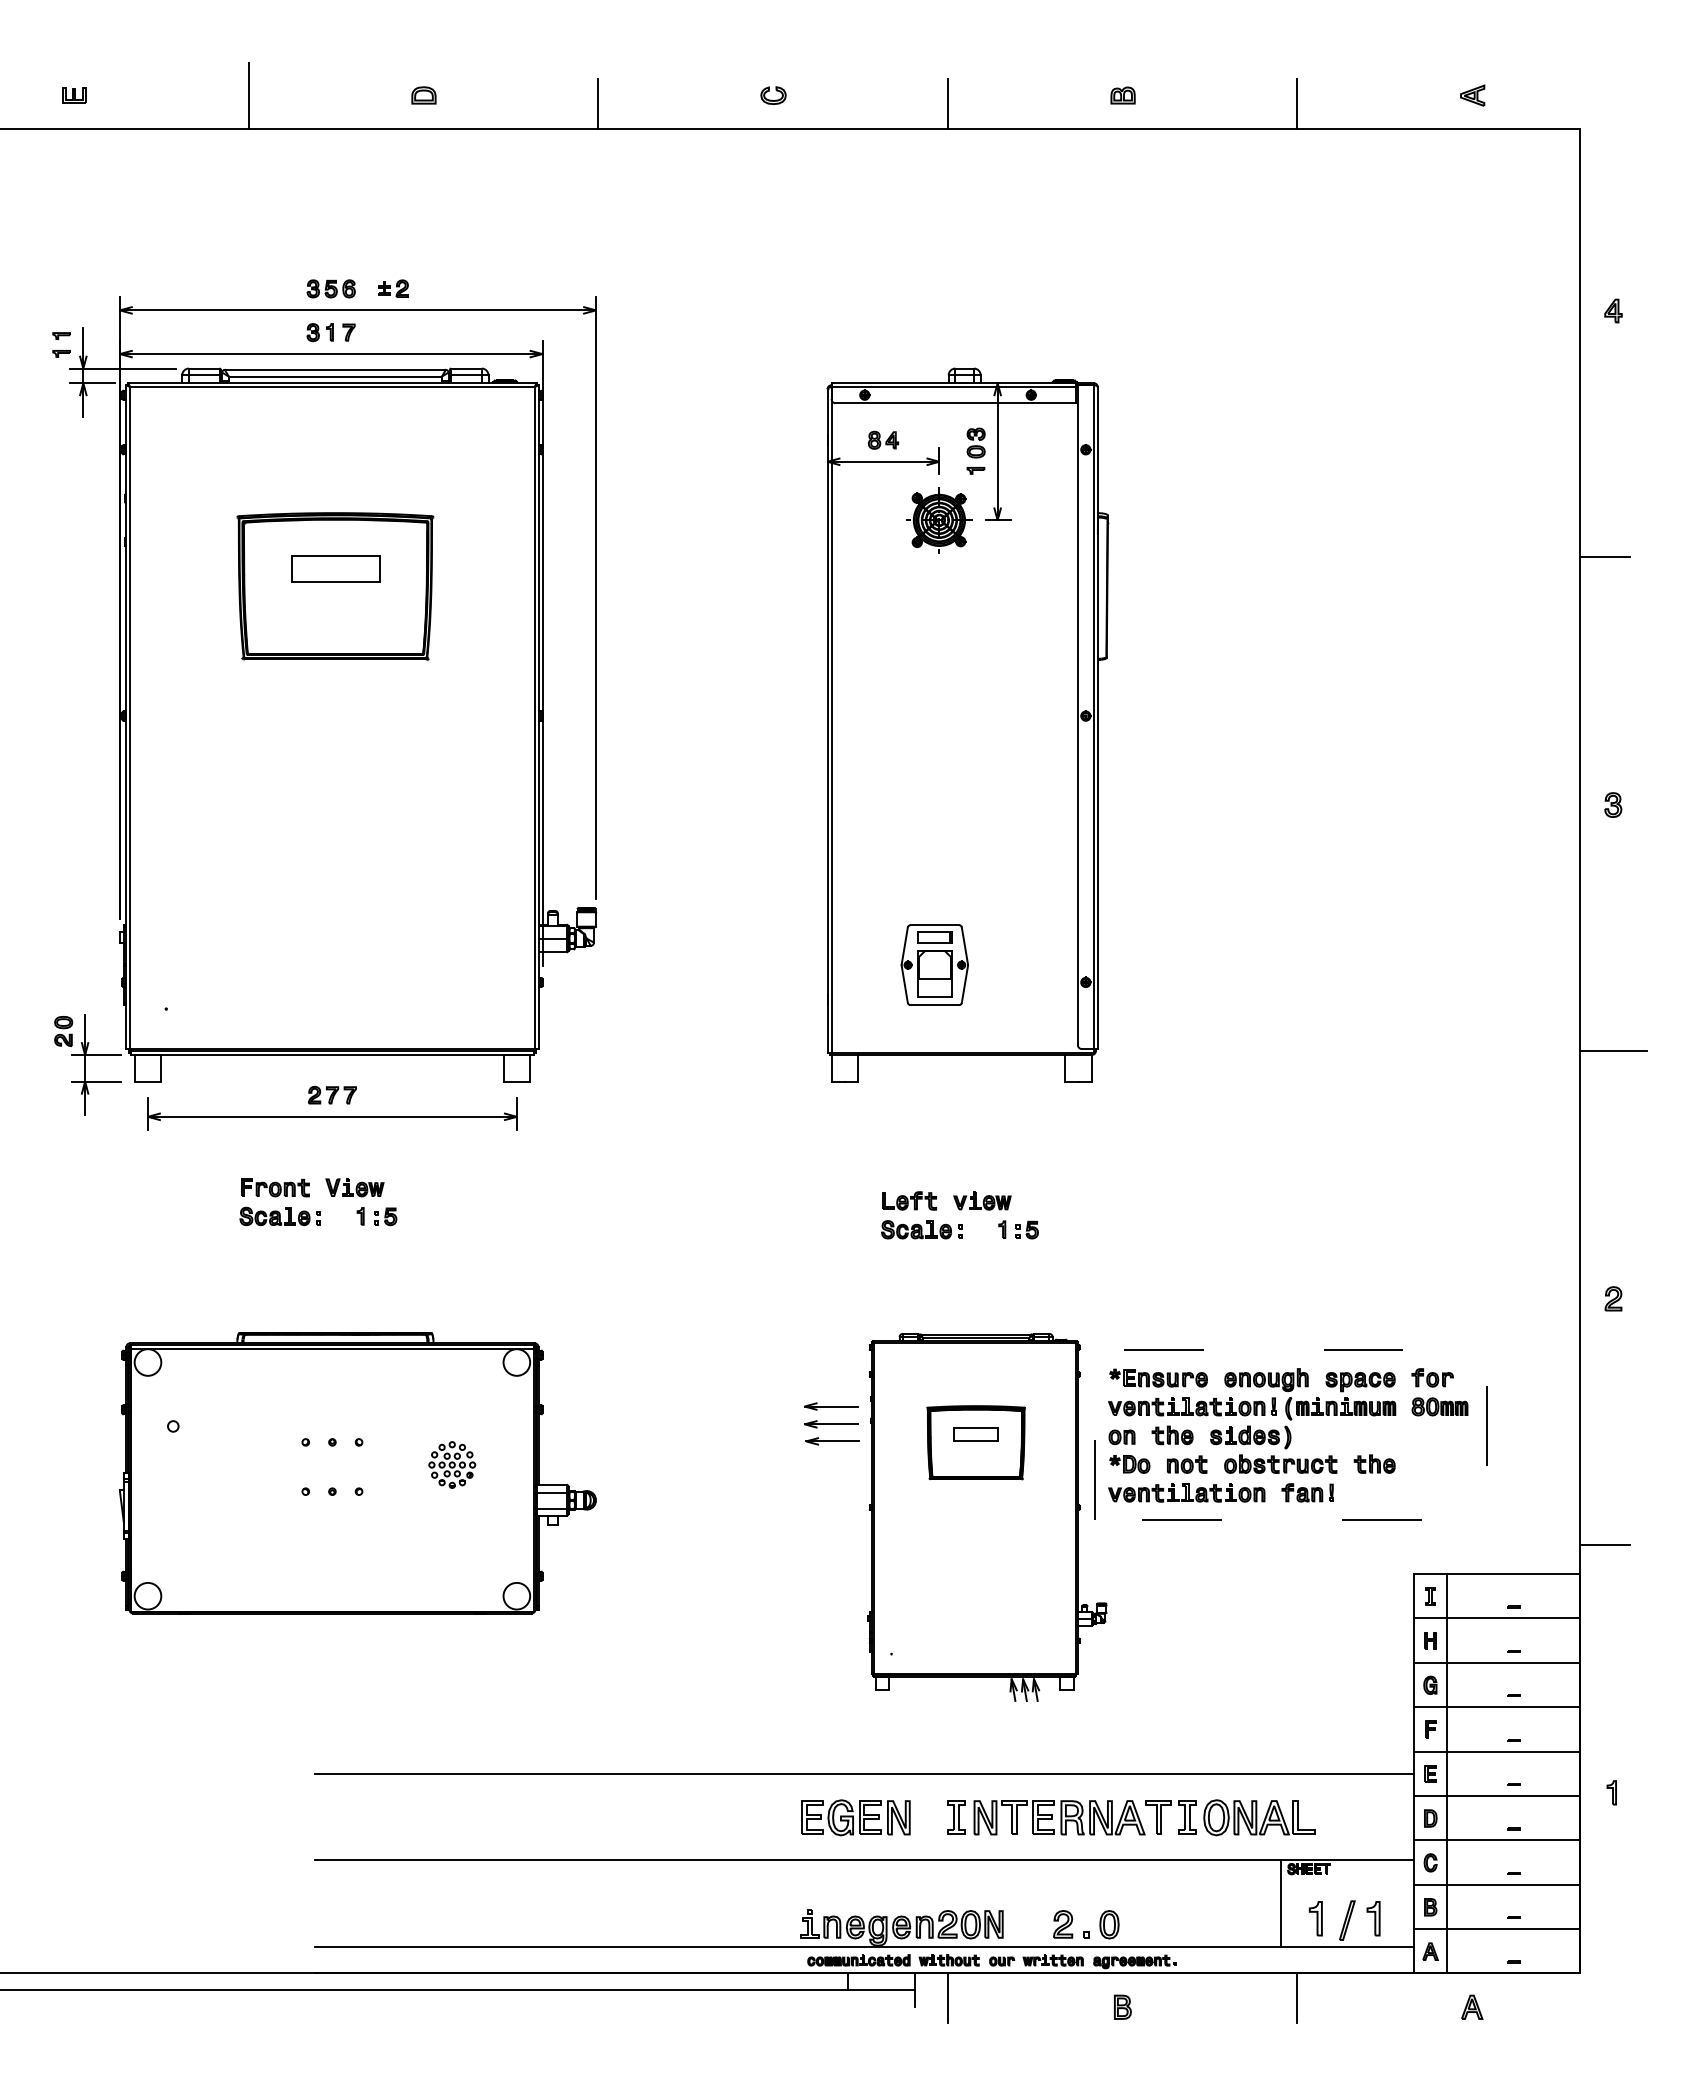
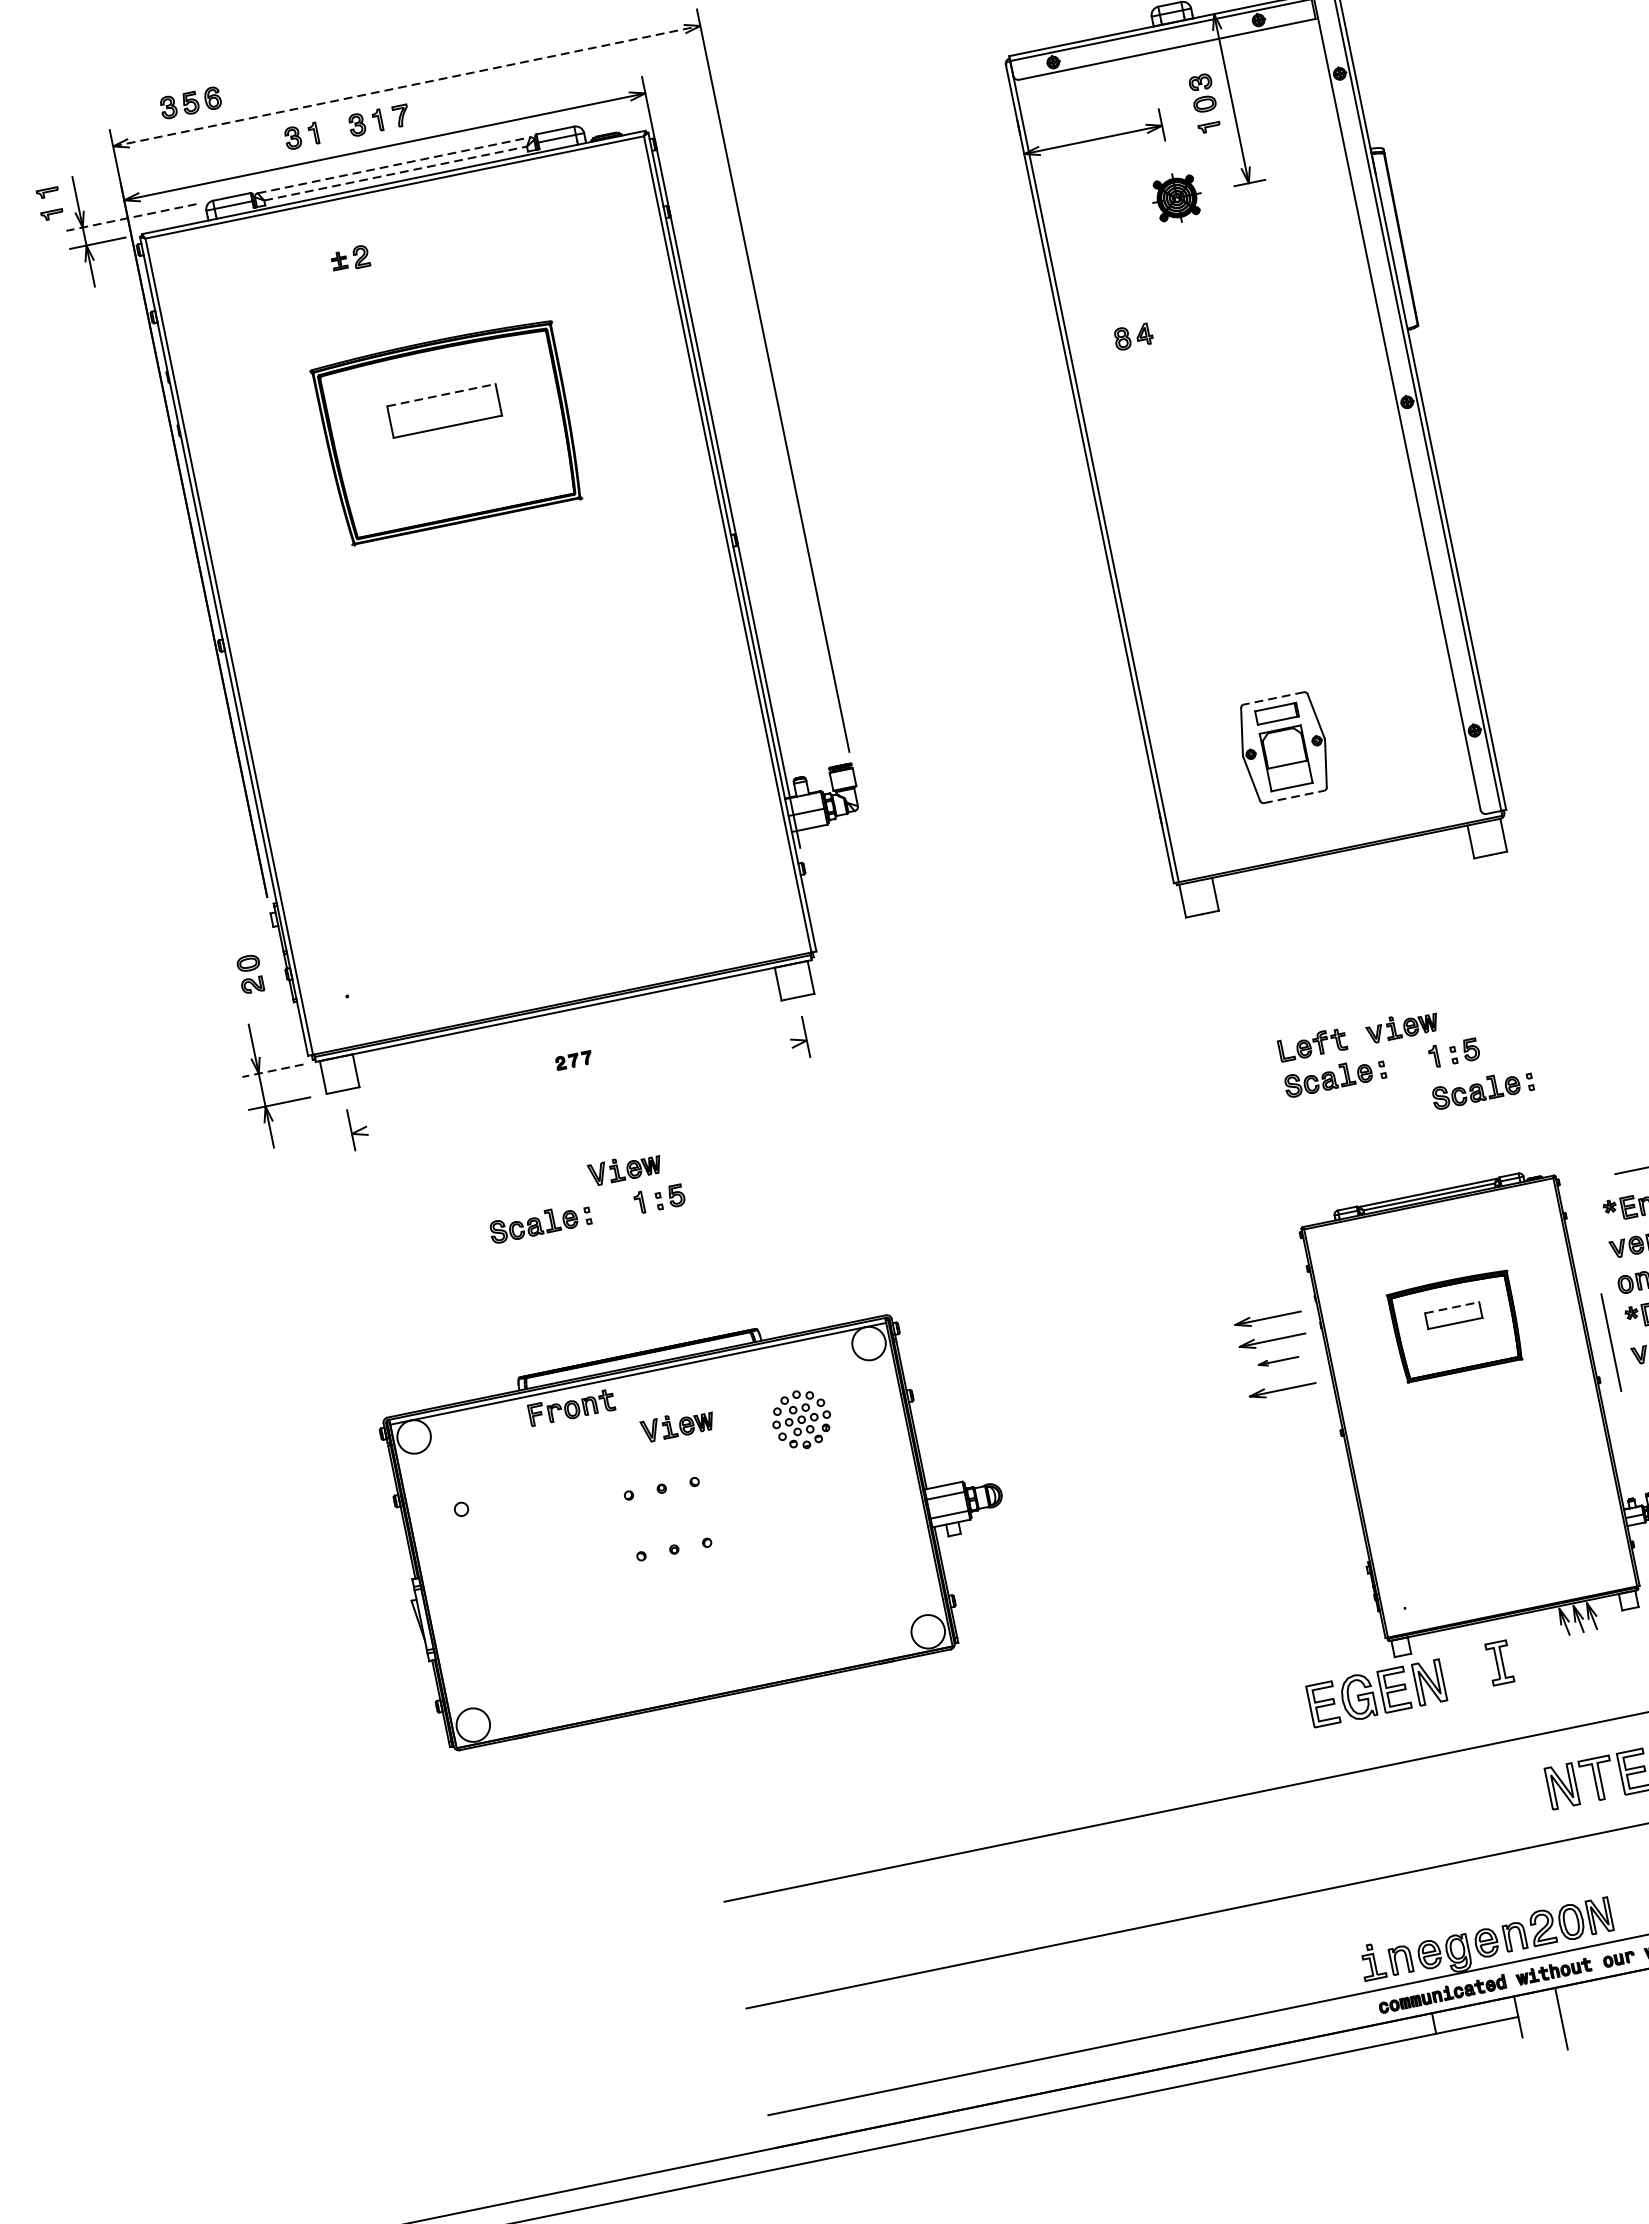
part: (330, 288) -> (189, 102), moved
part: (393, 288) -> (350, 258), moved
line: (358, 310) -> (407, 86), solid -> dashed
part: (267, 332) -> (300, 136), added
line: (122, 368) -> (131, 217), solid -> dashed
line: (335, 369) -> (394, 164), solid -> dashed
line: (335, 376) -> (395, 173), solid -> dashed
part: (883, 439) -> (1133, 335), moved
part: (939, 520) -> (1177, 198), size x0.6
line: (335, 556) -> (441, 395), solid -> dashed
line: (934, 925) -> (1273, 698), solid -> dashed
line: (935, 1005) -> (1294, 797), solid -> dashed
part: (63, 1031) -> (250, 974), moved
line: (96, 1055) -> (272, 1071), solid -> dashed
part: (332, 1094) -> (573, 1059), size x0.6
line: (332, 1116) -> (579, 1086), removed
part: (275, 1187) -> (571, 1407), moved
part: (1034, 1262) -> (1482, 1089), added
part: (354, 1395) -> (677, 1425), added
line: (976, 1427) -> (1452, 1307), solid -> dashed
part: (832, 1441) -> (1278, 1361), size x0.6
part: (452, 1464) -> (801, 1419), moved
part: (831, 1464) -> (1282, 1389), added
part: (855, 1817) -> (1376, 1693), moved
part: (956, 1817) -> (1499, 1662), moved

